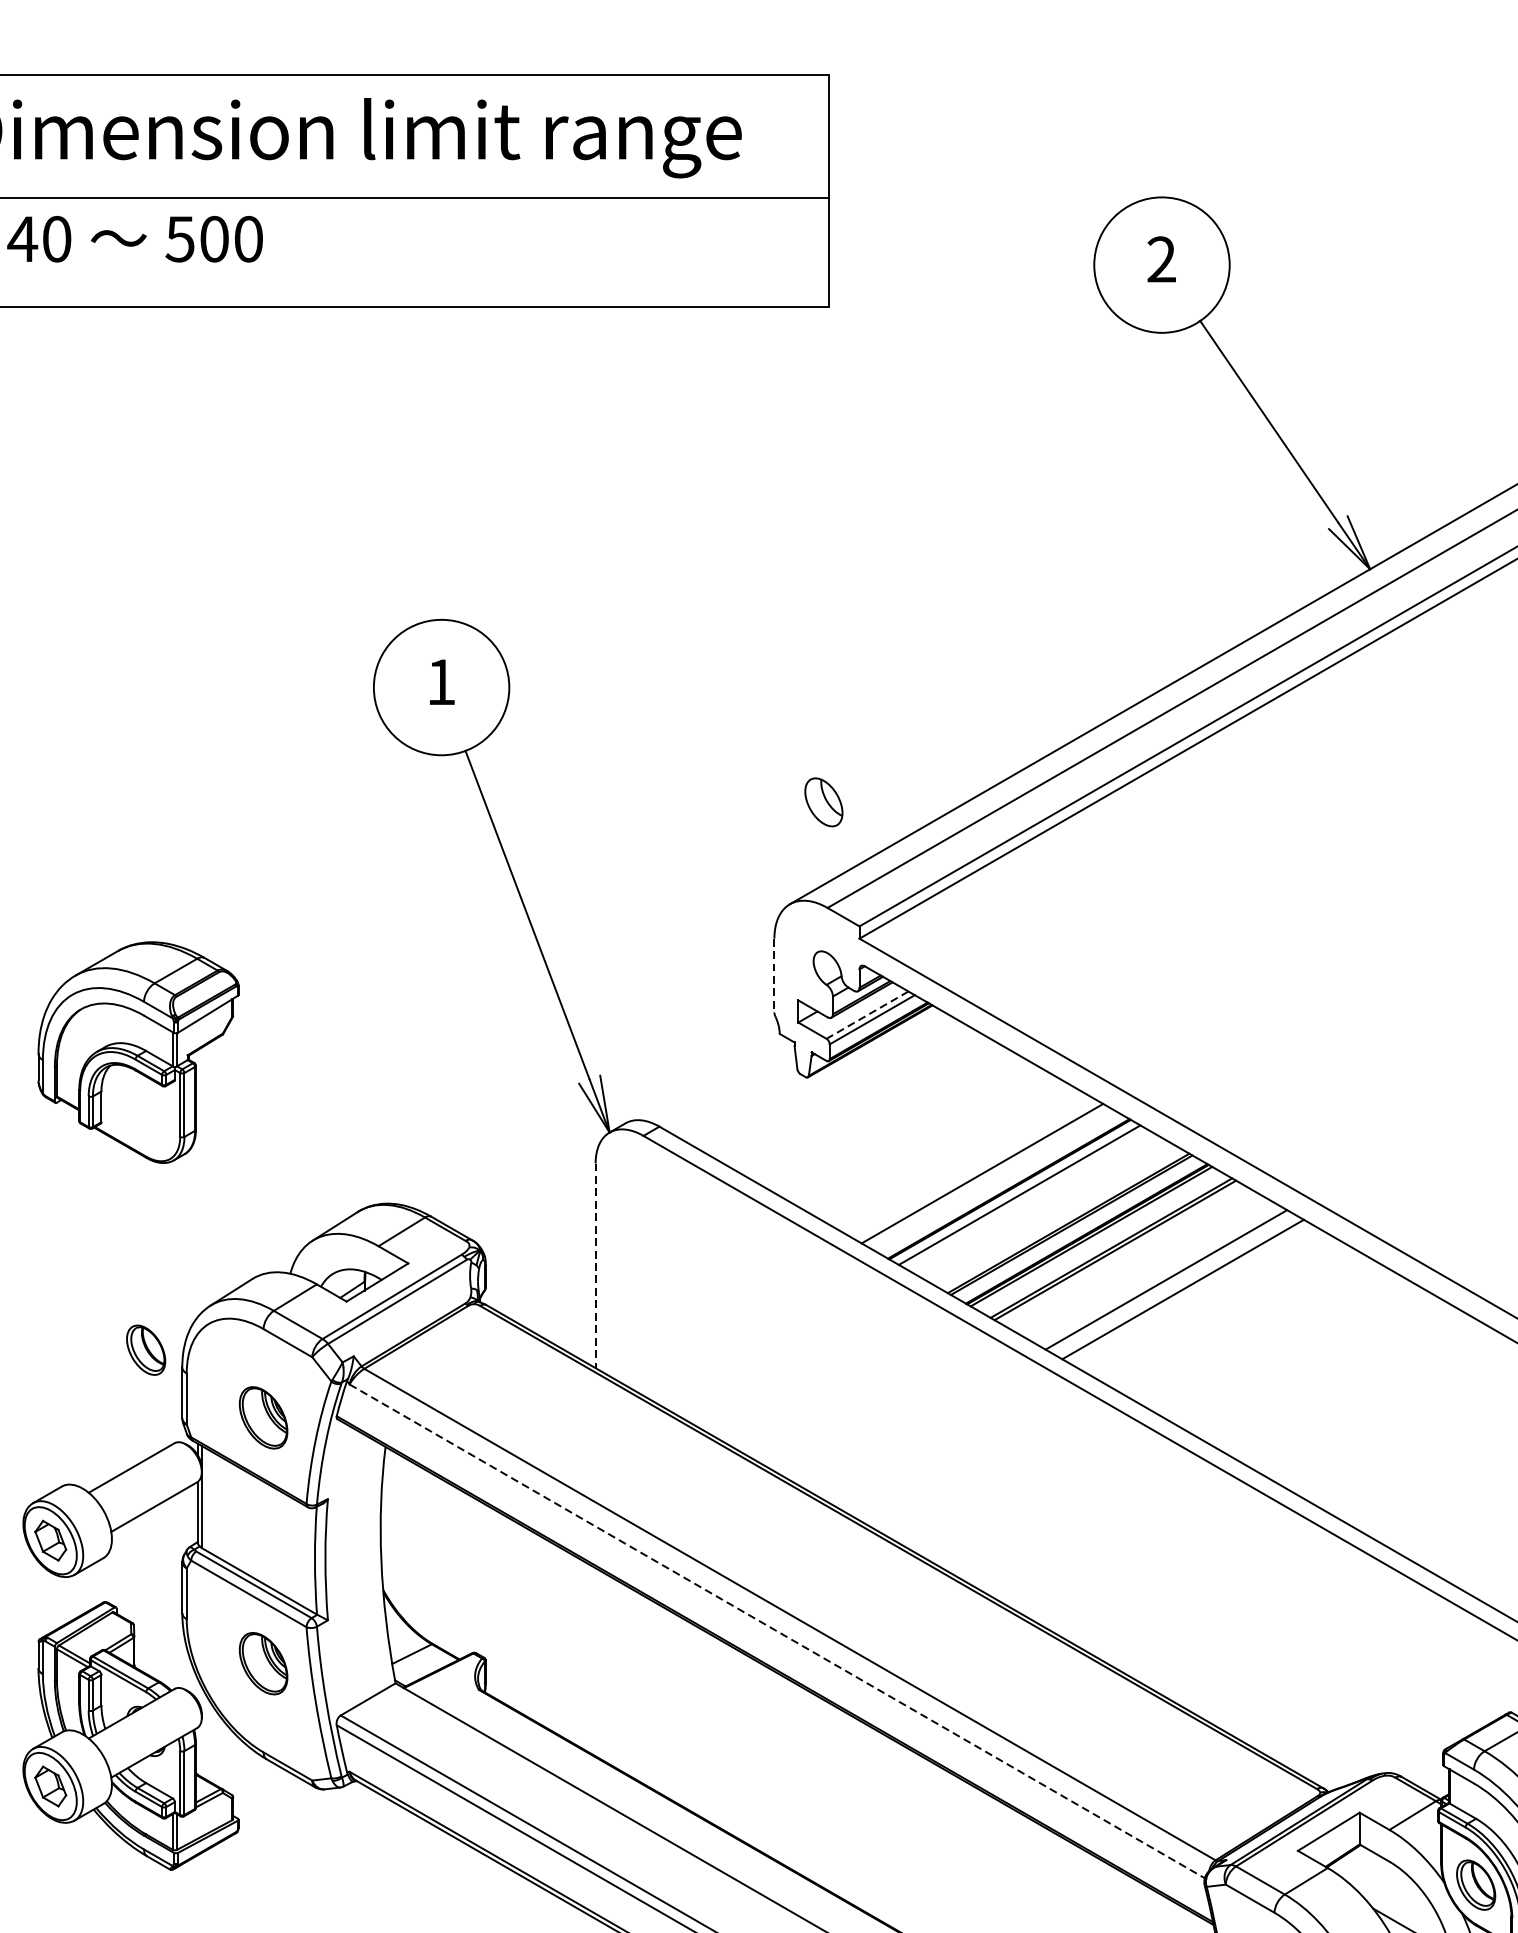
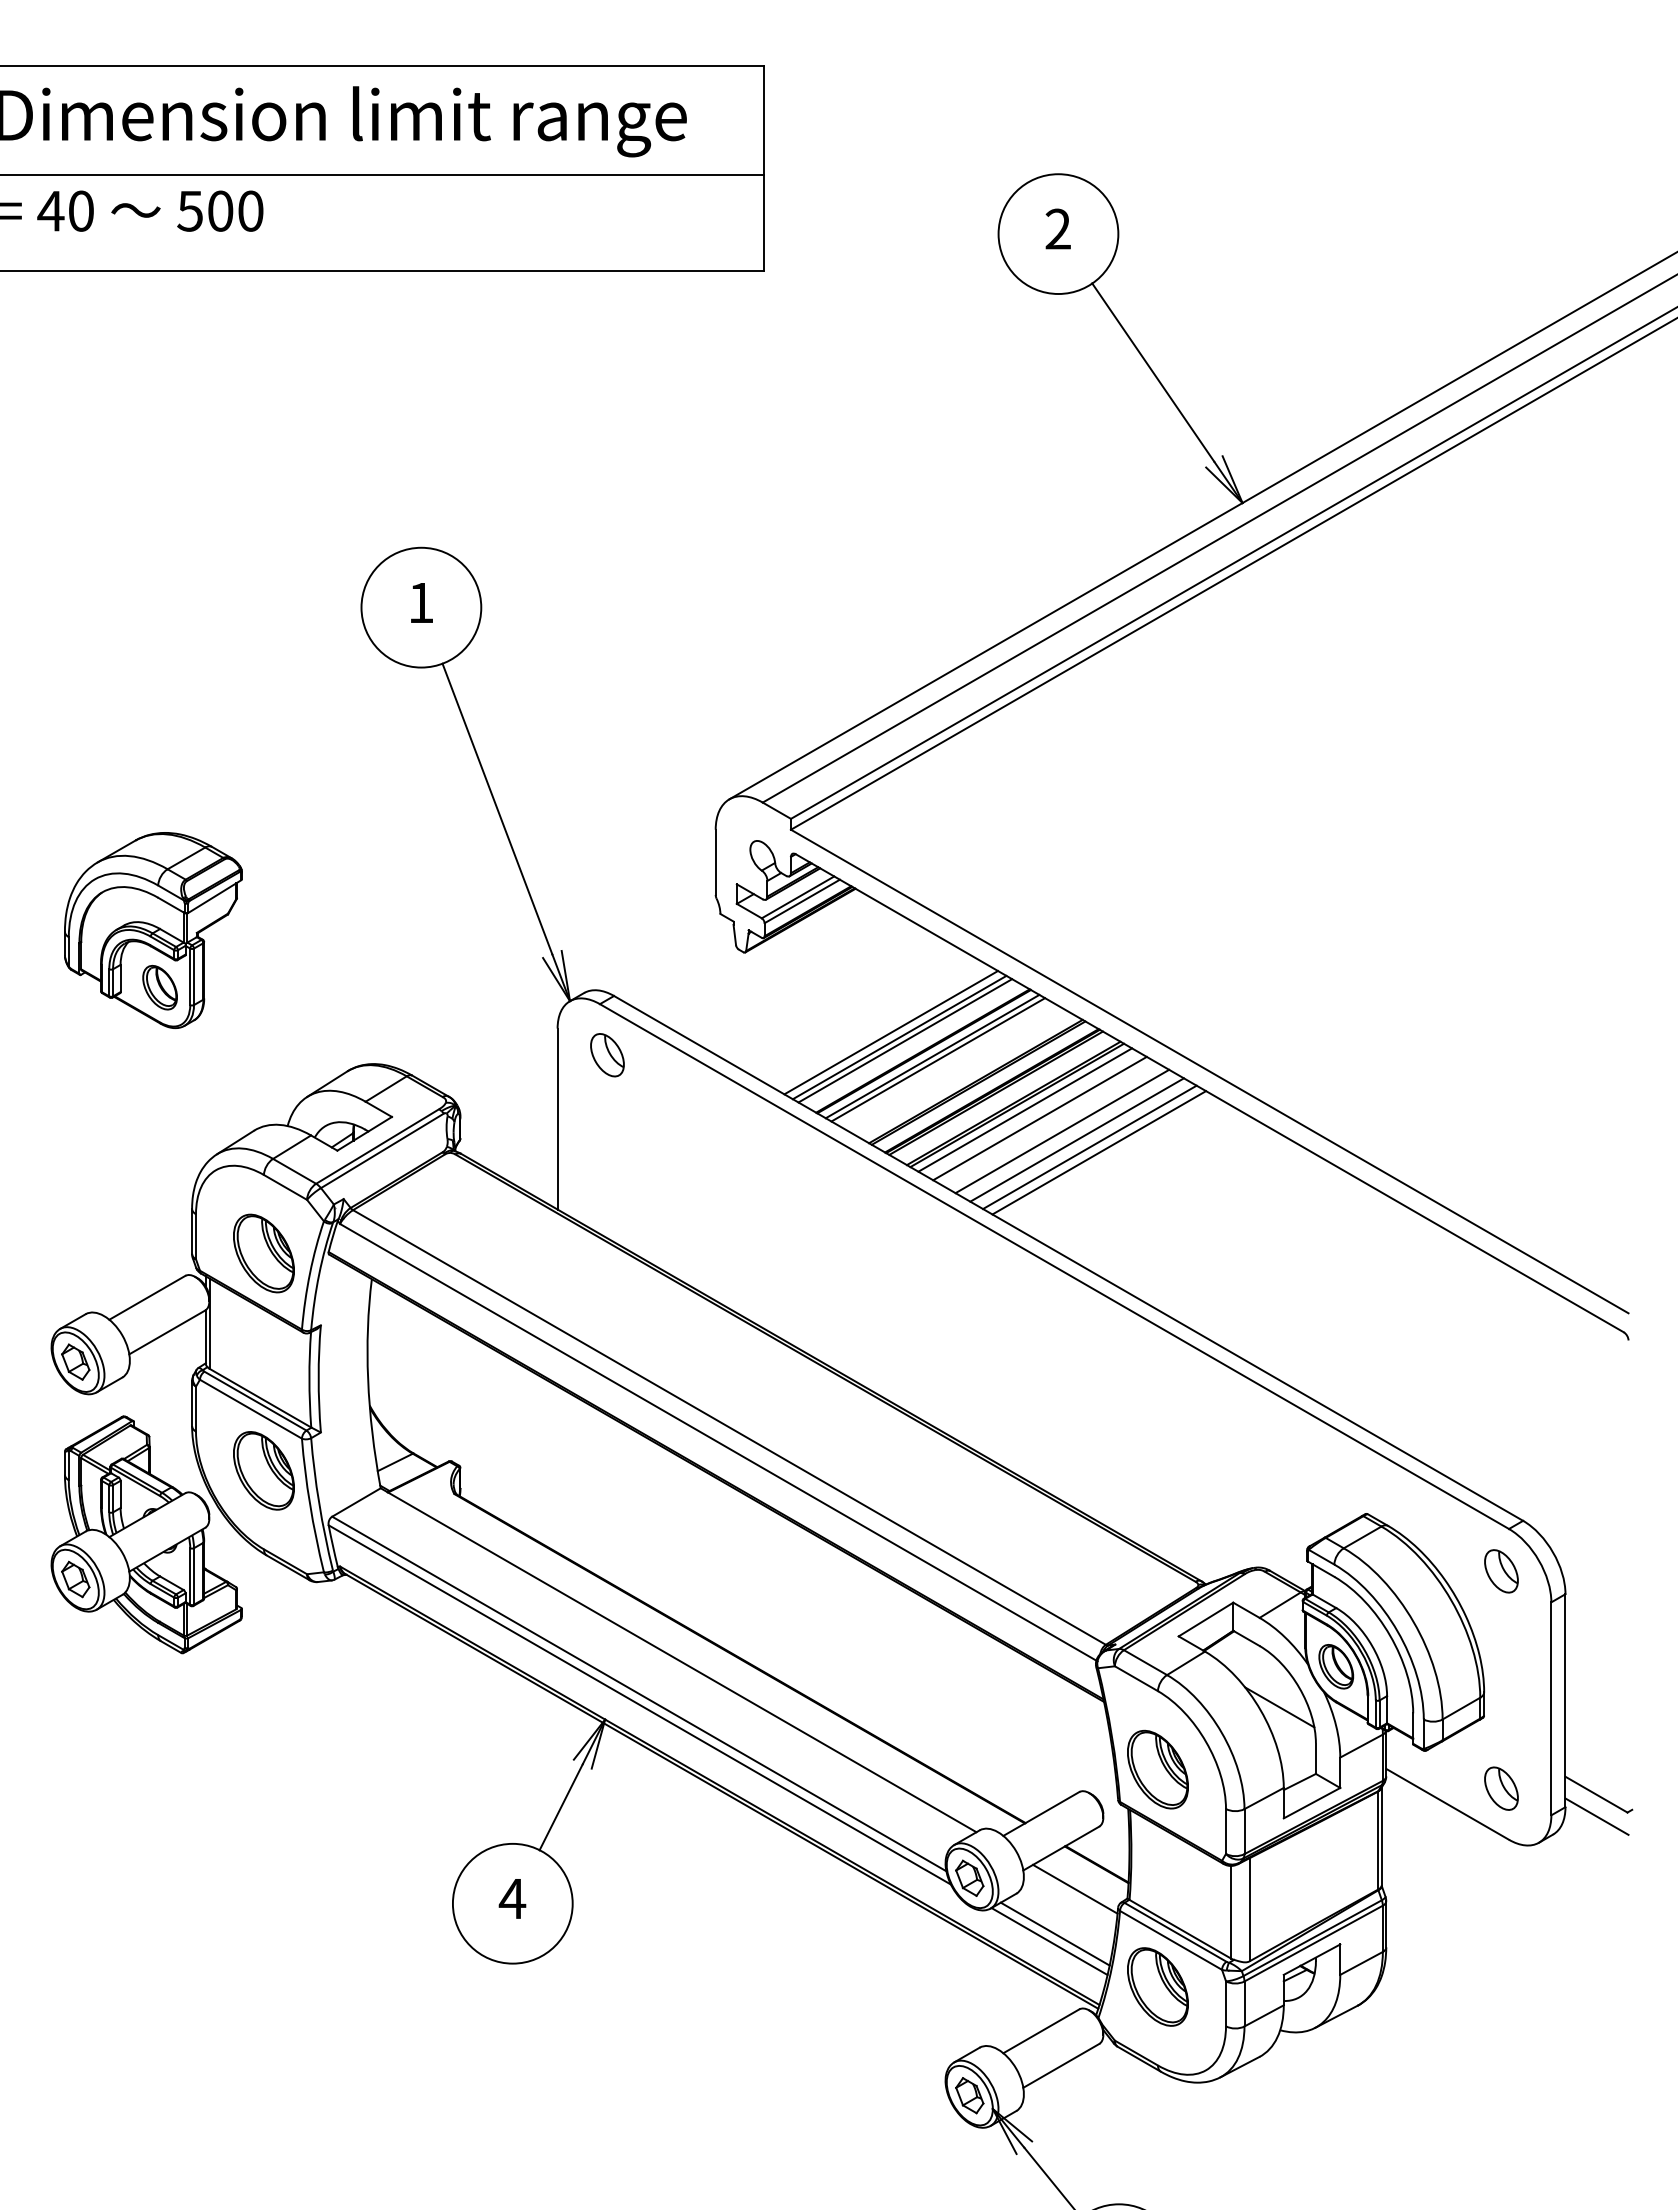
part: (823, 802) -> (607, 1055), moved
line: (774, 975) -> (715, 862), dashed -> solid
line: (868, 1015) -> (798, 897), dashed -> solid
line: (973, 1167) -> (891, 1032), added
line: (989, 1176) -> (905, 1040), added
line: (1026, 1198) -> (938, 1059), added
line: (1124, 1255) -> (1025, 1109), added
line: (1140, 1265) -> (1039, 1118), added
line: (595, 1266) -> (557, 1119), dashed -> solid
line: (1197, 1297) -> (1089, 1147), added
line: (1208, 1303) -> (1099, 1152), added
part: (145, 1350) -> (159, 987), moved
part: (263, 1417) -> (263, 1253), size x1.43
line: (777, 1631) -> (718, 1442), dashed -> solid
part: (263, 1663) -> (263, 1470), size x1.43

